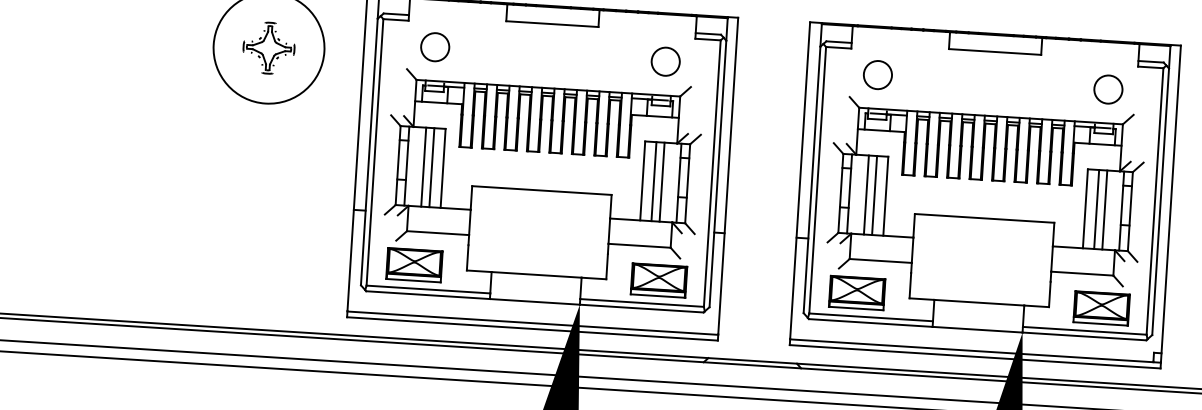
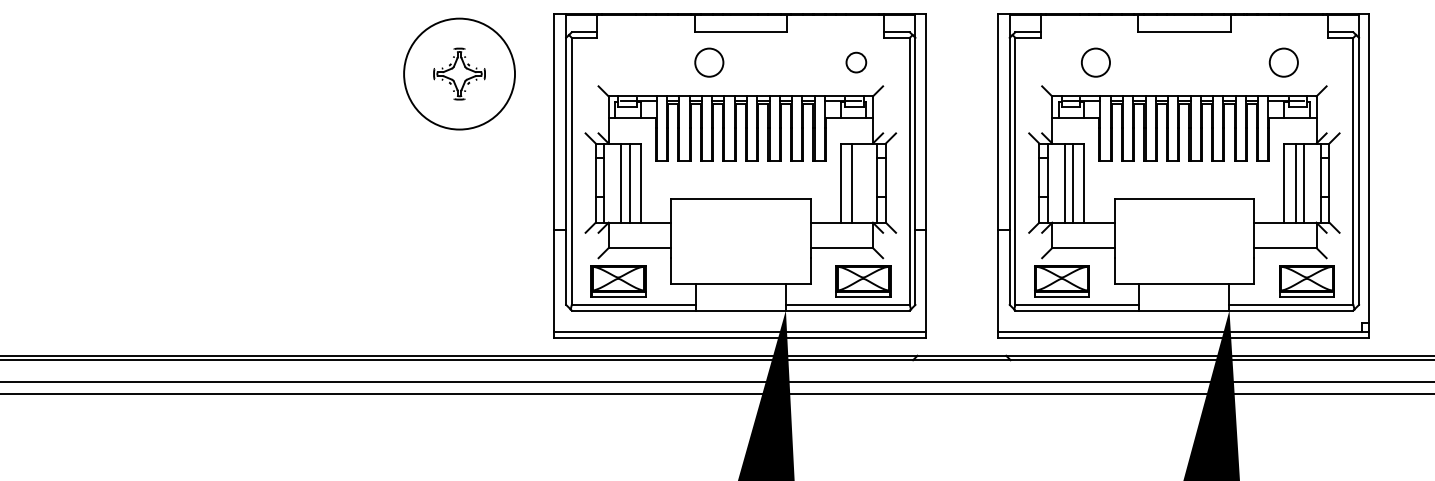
circle: (435, 47) -> (709, 62), moved
circle: (665, 61) -> (856, 62), size x0.7
circle: (877, 74) -> (1095, 62), moved
circle: (1108, 89) -> (1283, 62), moved
line: (662, 181) -> (860, 182), removed

